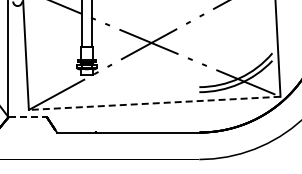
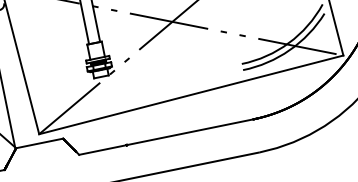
line: (154, 103) -> (191, 95), dashed -> solid
line: (28, 117) -> (40, 143), dashed -> solid

